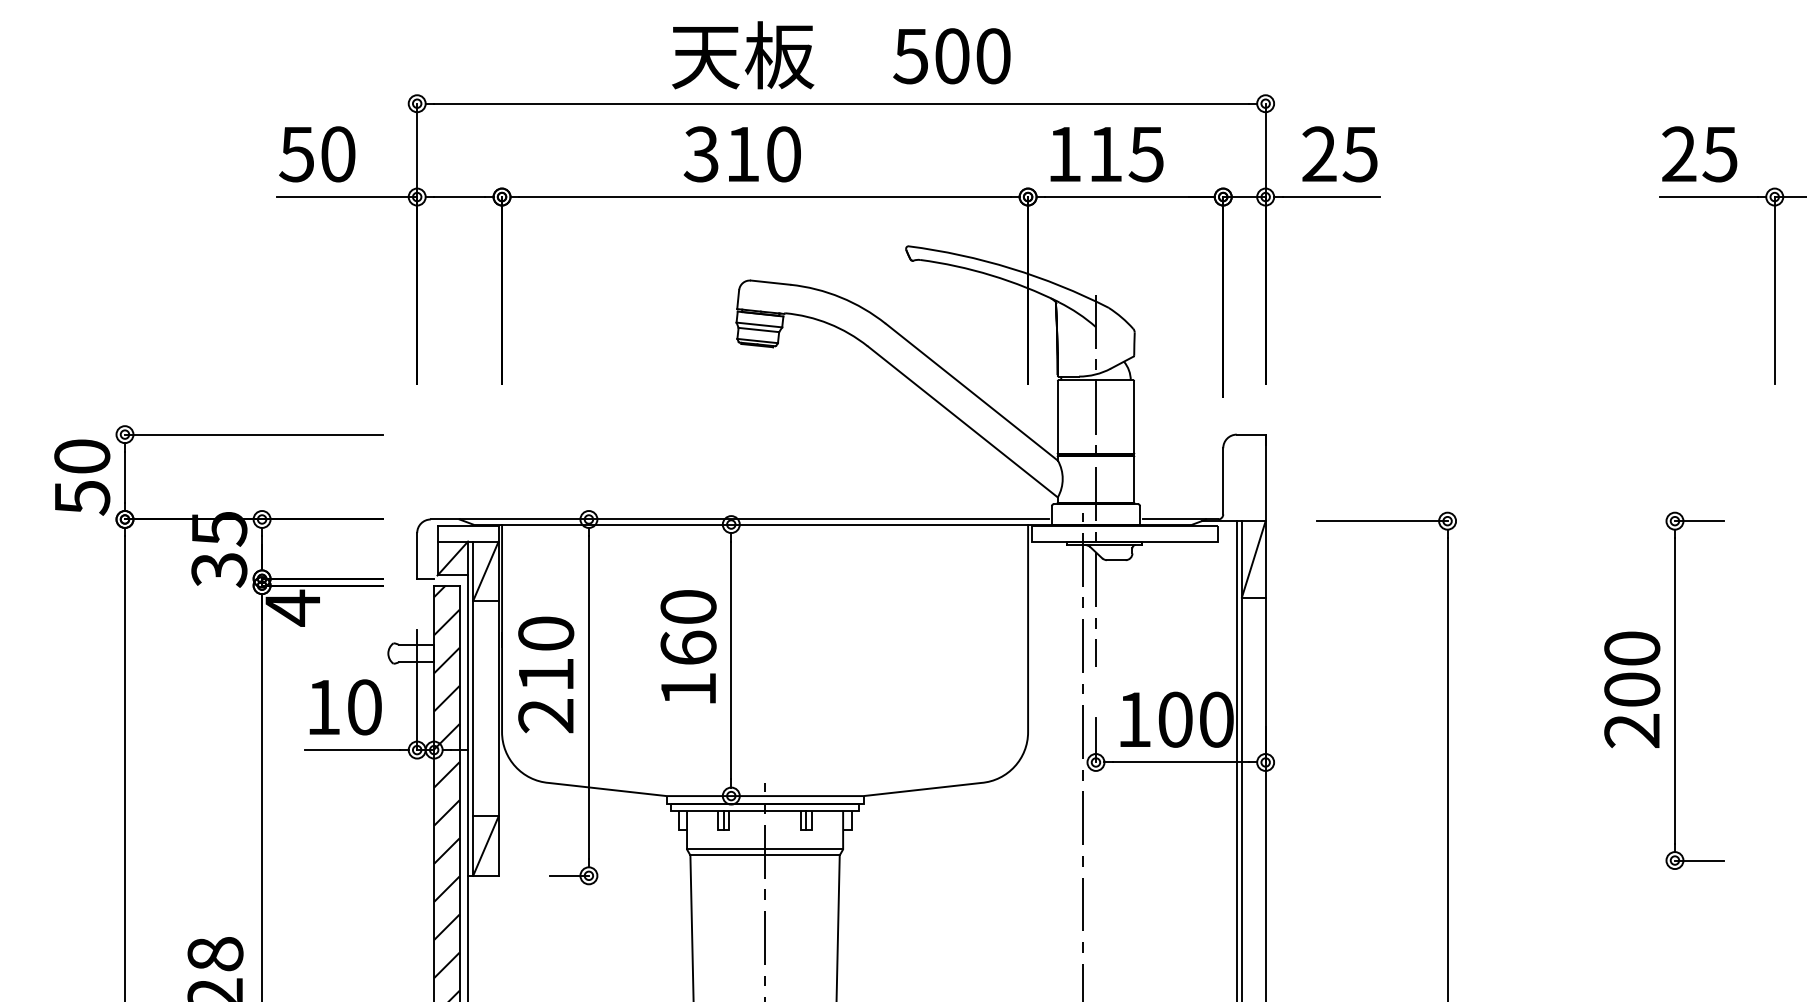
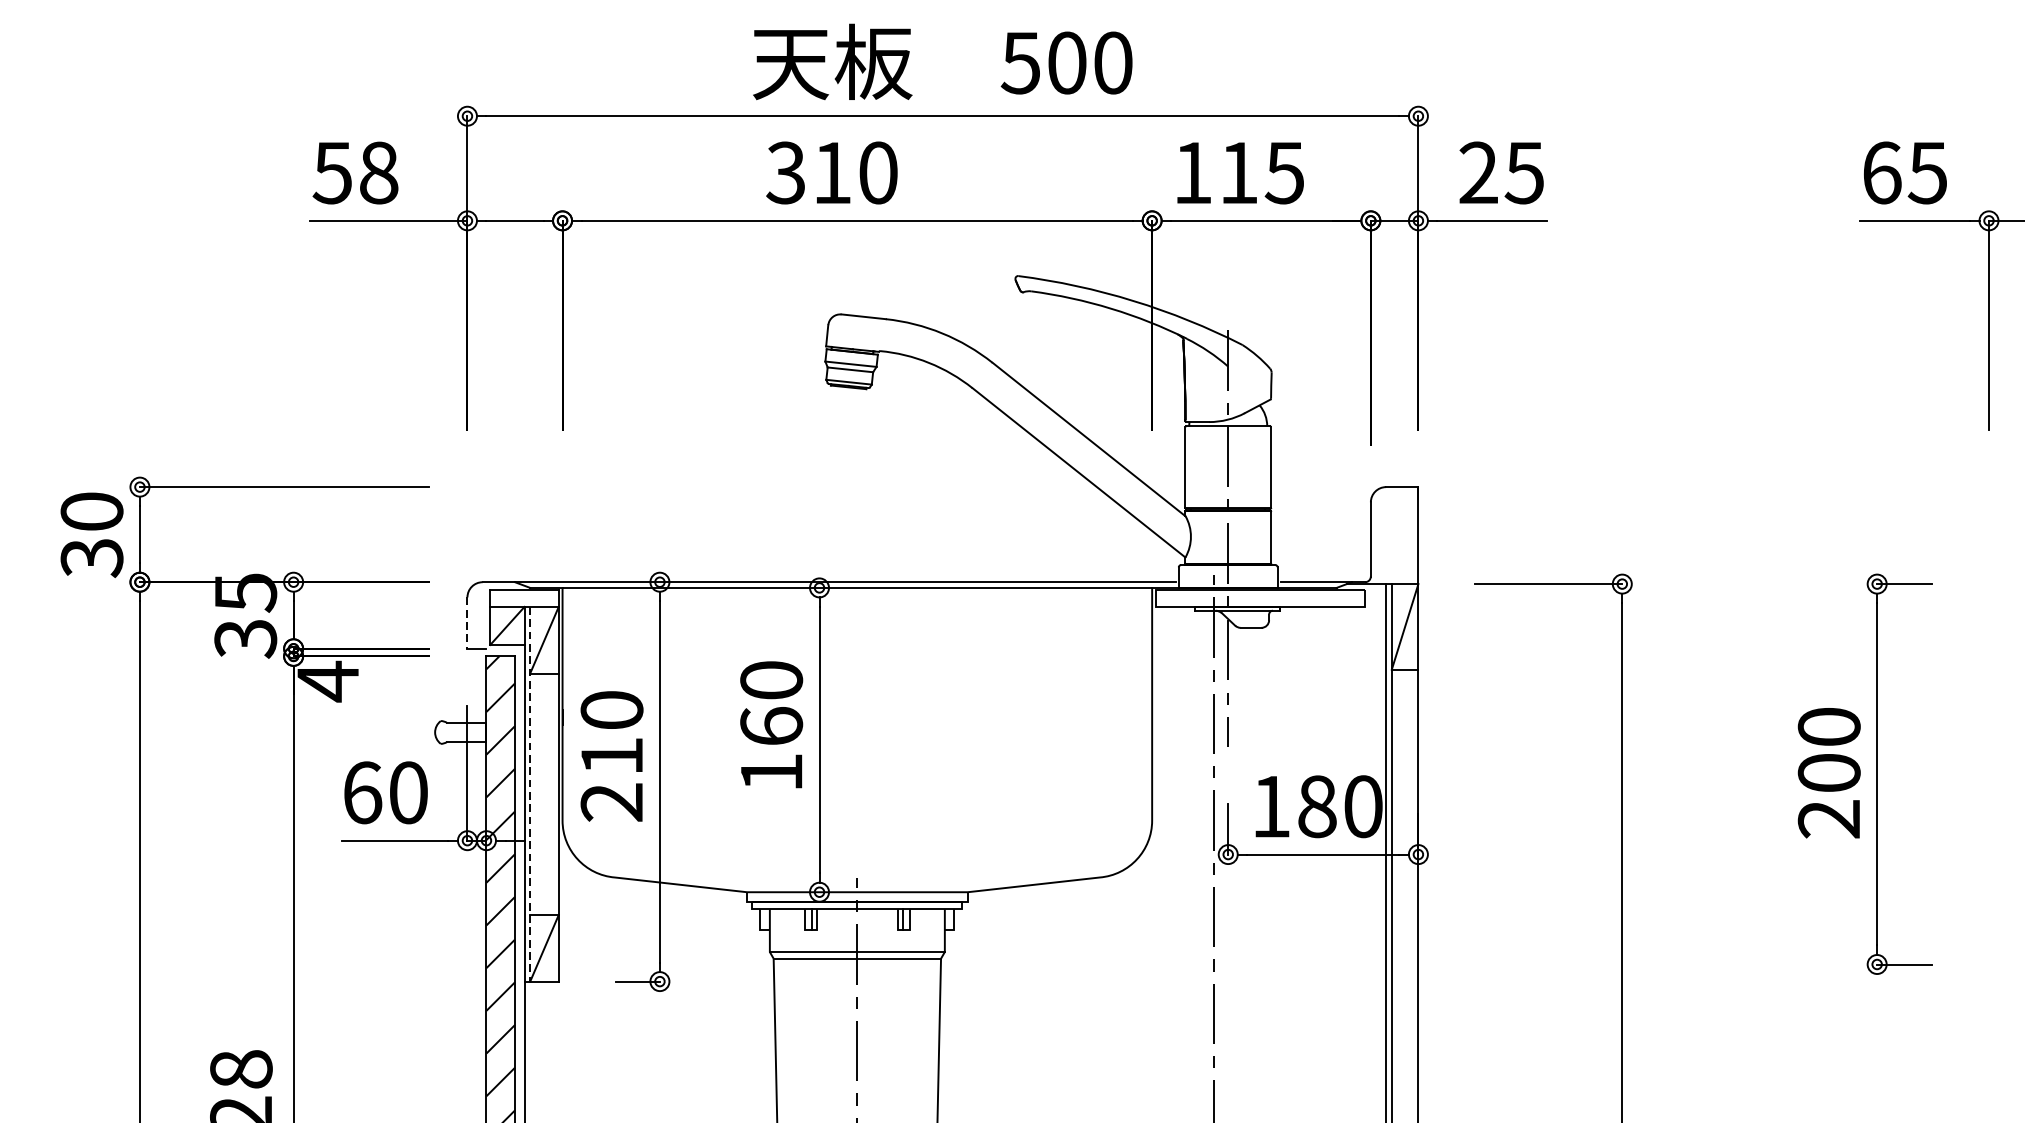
text: (338, 154) -> (379, 173), 50 -> 58
text: (1679, 154) -> (1882, 173), 25 -> 65
text: (81, 498) -> (91, 558), 50 -> 30
line: (417, 555) -> (467, 622), solid -> dashed
text: (324, 707) -> (363, 792), 10 -> 60
line: (473, 709) -> (530, 795), solid -> dashed
text: (1175, 719) -> (1317, 806), 100 -> 180

